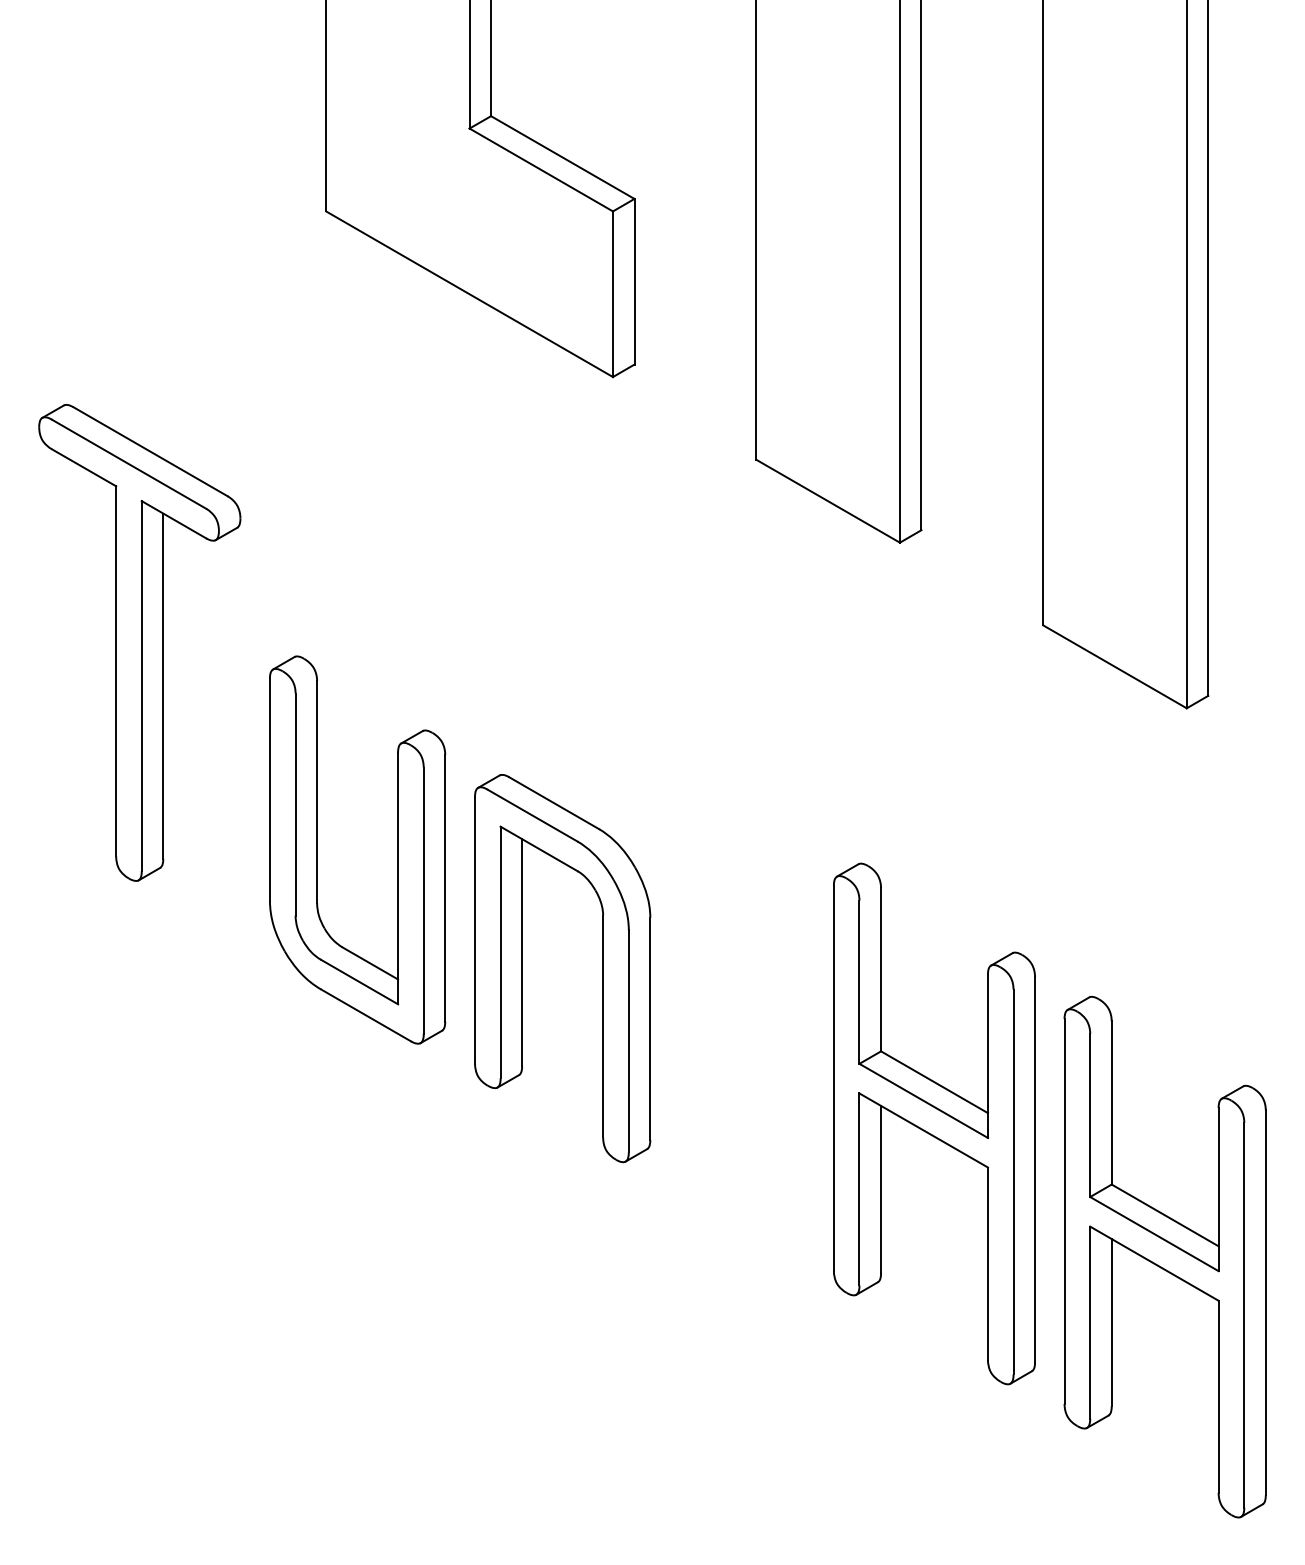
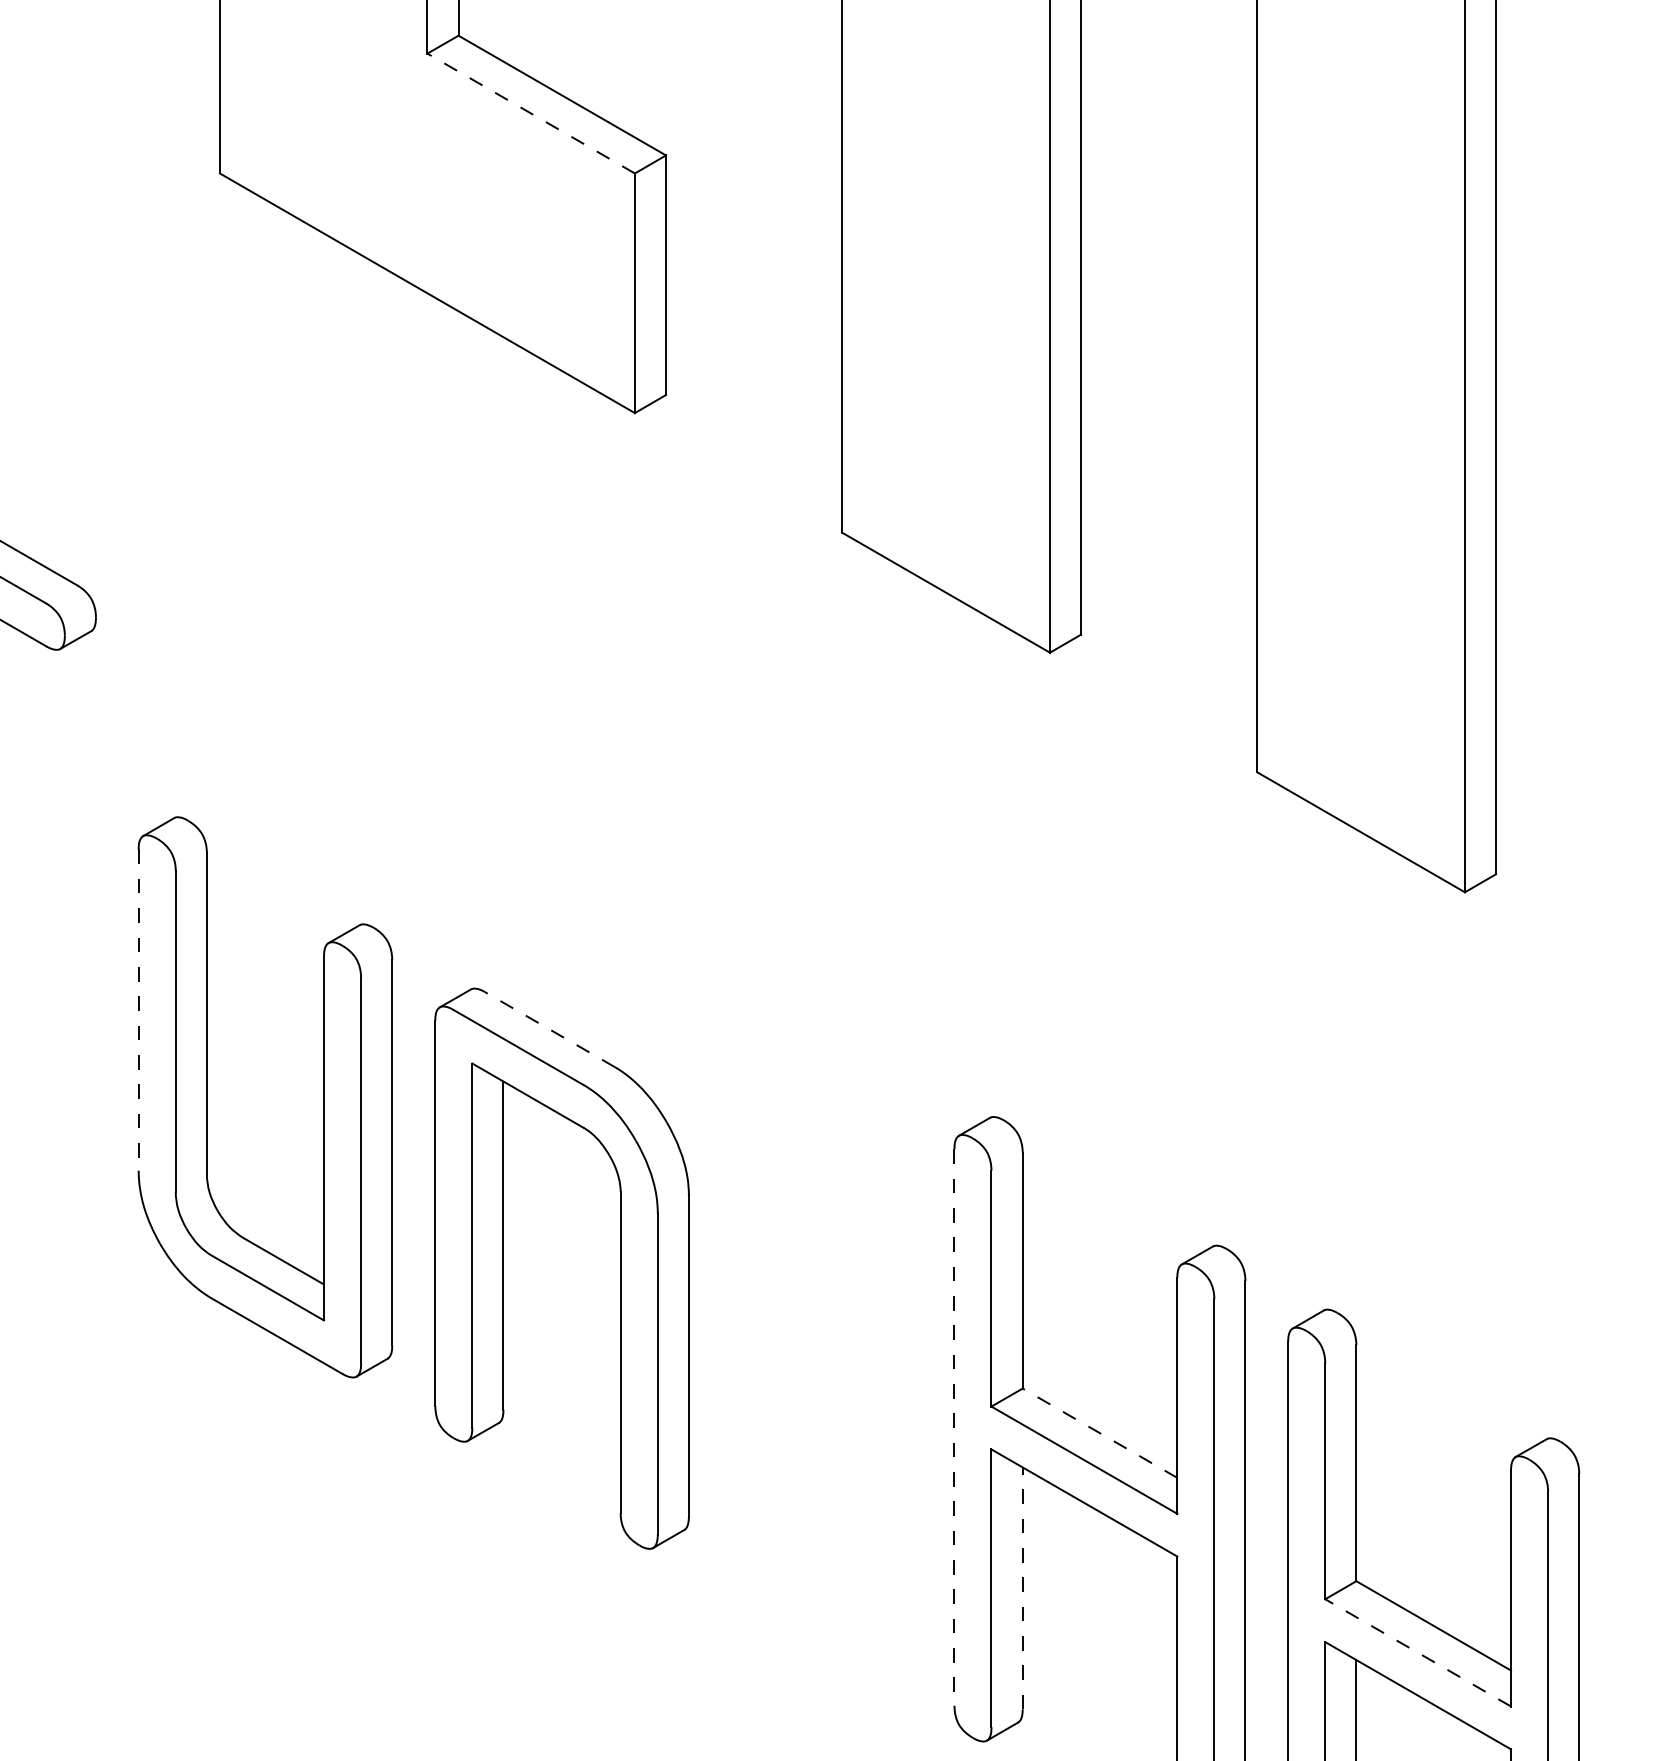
line: (541, 169) -> (531, 112), solid -> dashed
line: (269, 790) -> (138, 1011), solid -> dashed
line: (554, 803) -> (550, 1029), solid -> dashed
line: (833, 1078) -> (953, 1427), solid -> dashed
line: (934, 1082) -> (1099, 1433), solid -> dashed
line: (881, 1189) -> (1023, 1588), solid -> dashed
line: (1154, 1233) -> (1418, 1652), solid -> dashed

